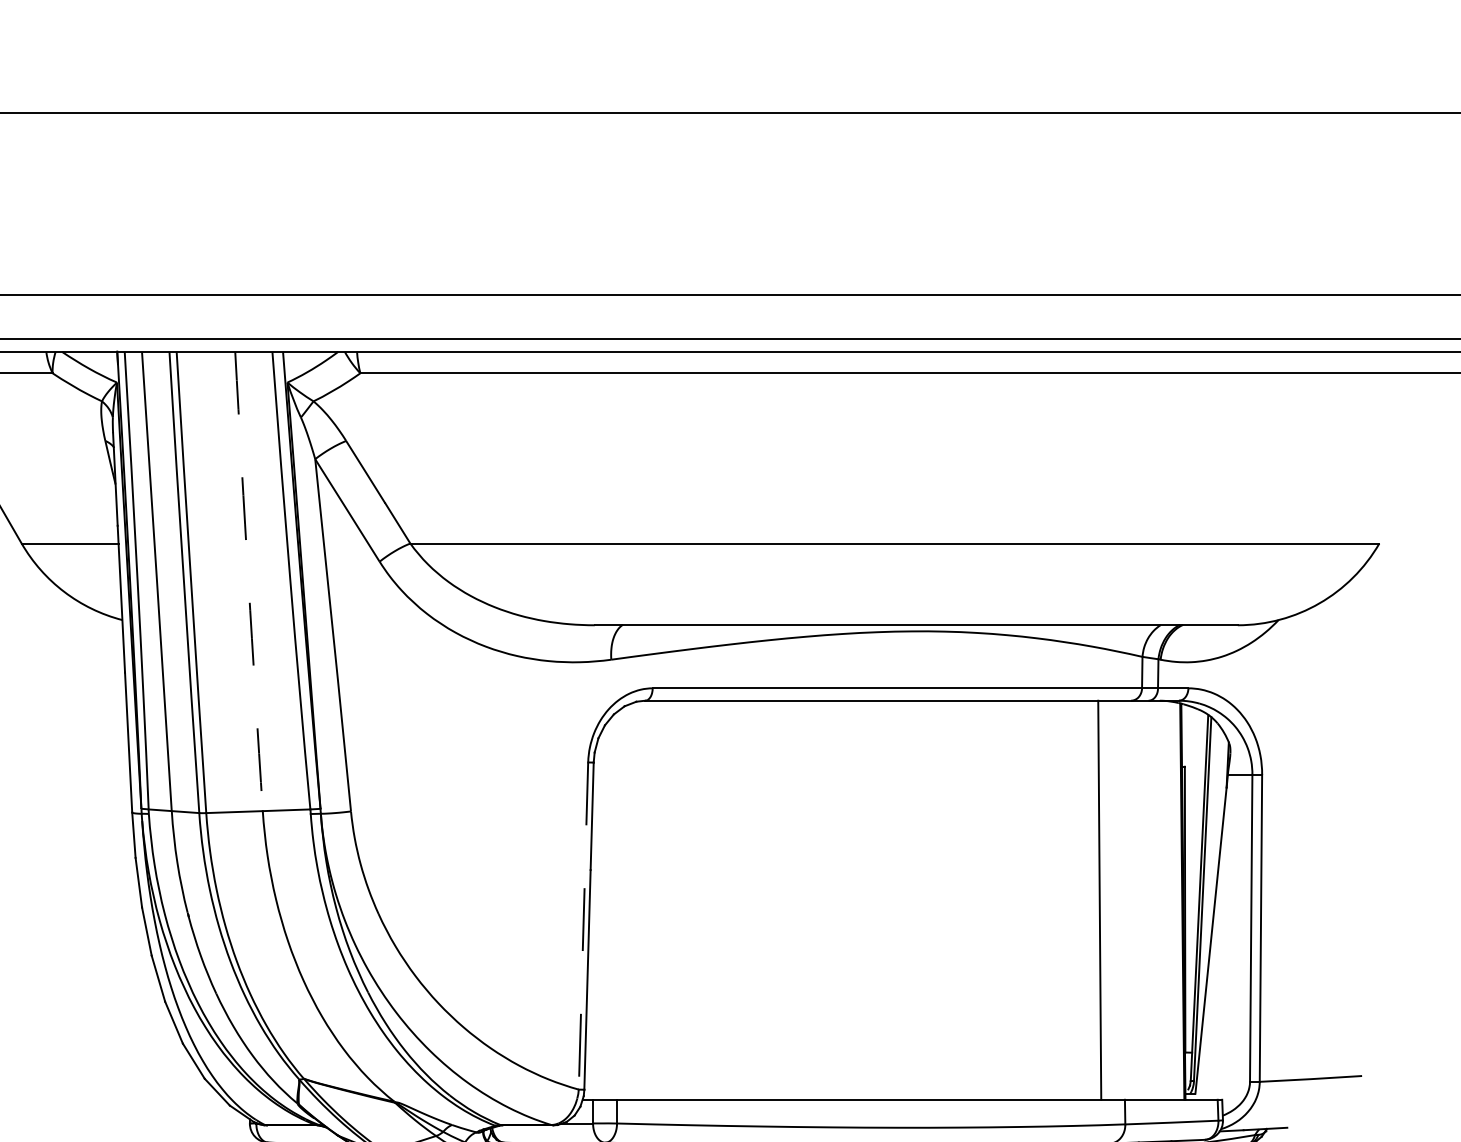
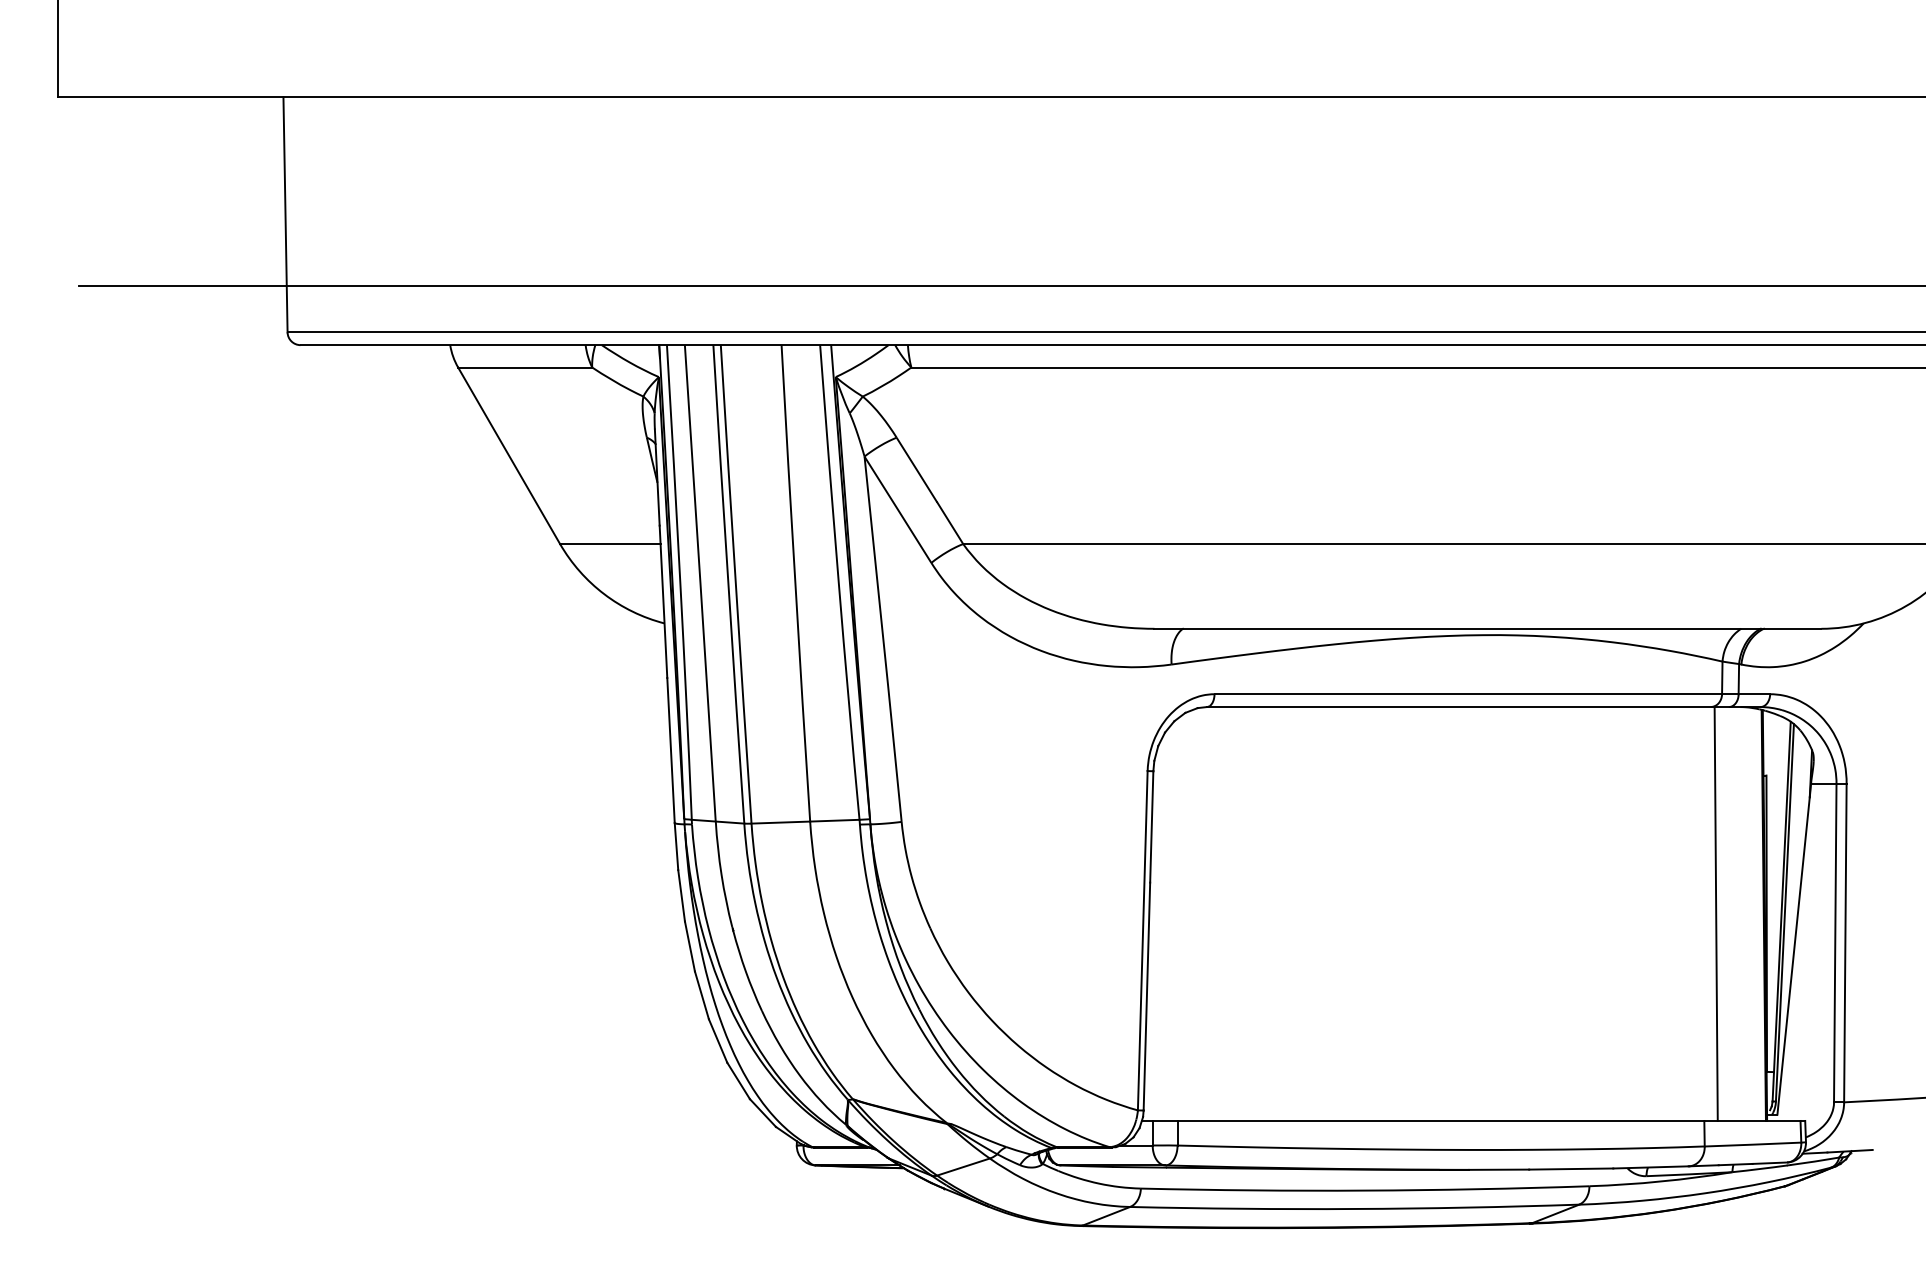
arc: (248, 581) -> (795, 583), dashed -> solid
line: (1099, 899) -> (1715, 913), moved
line: (583, 925) -> (1142, 940), dashed -> solid

